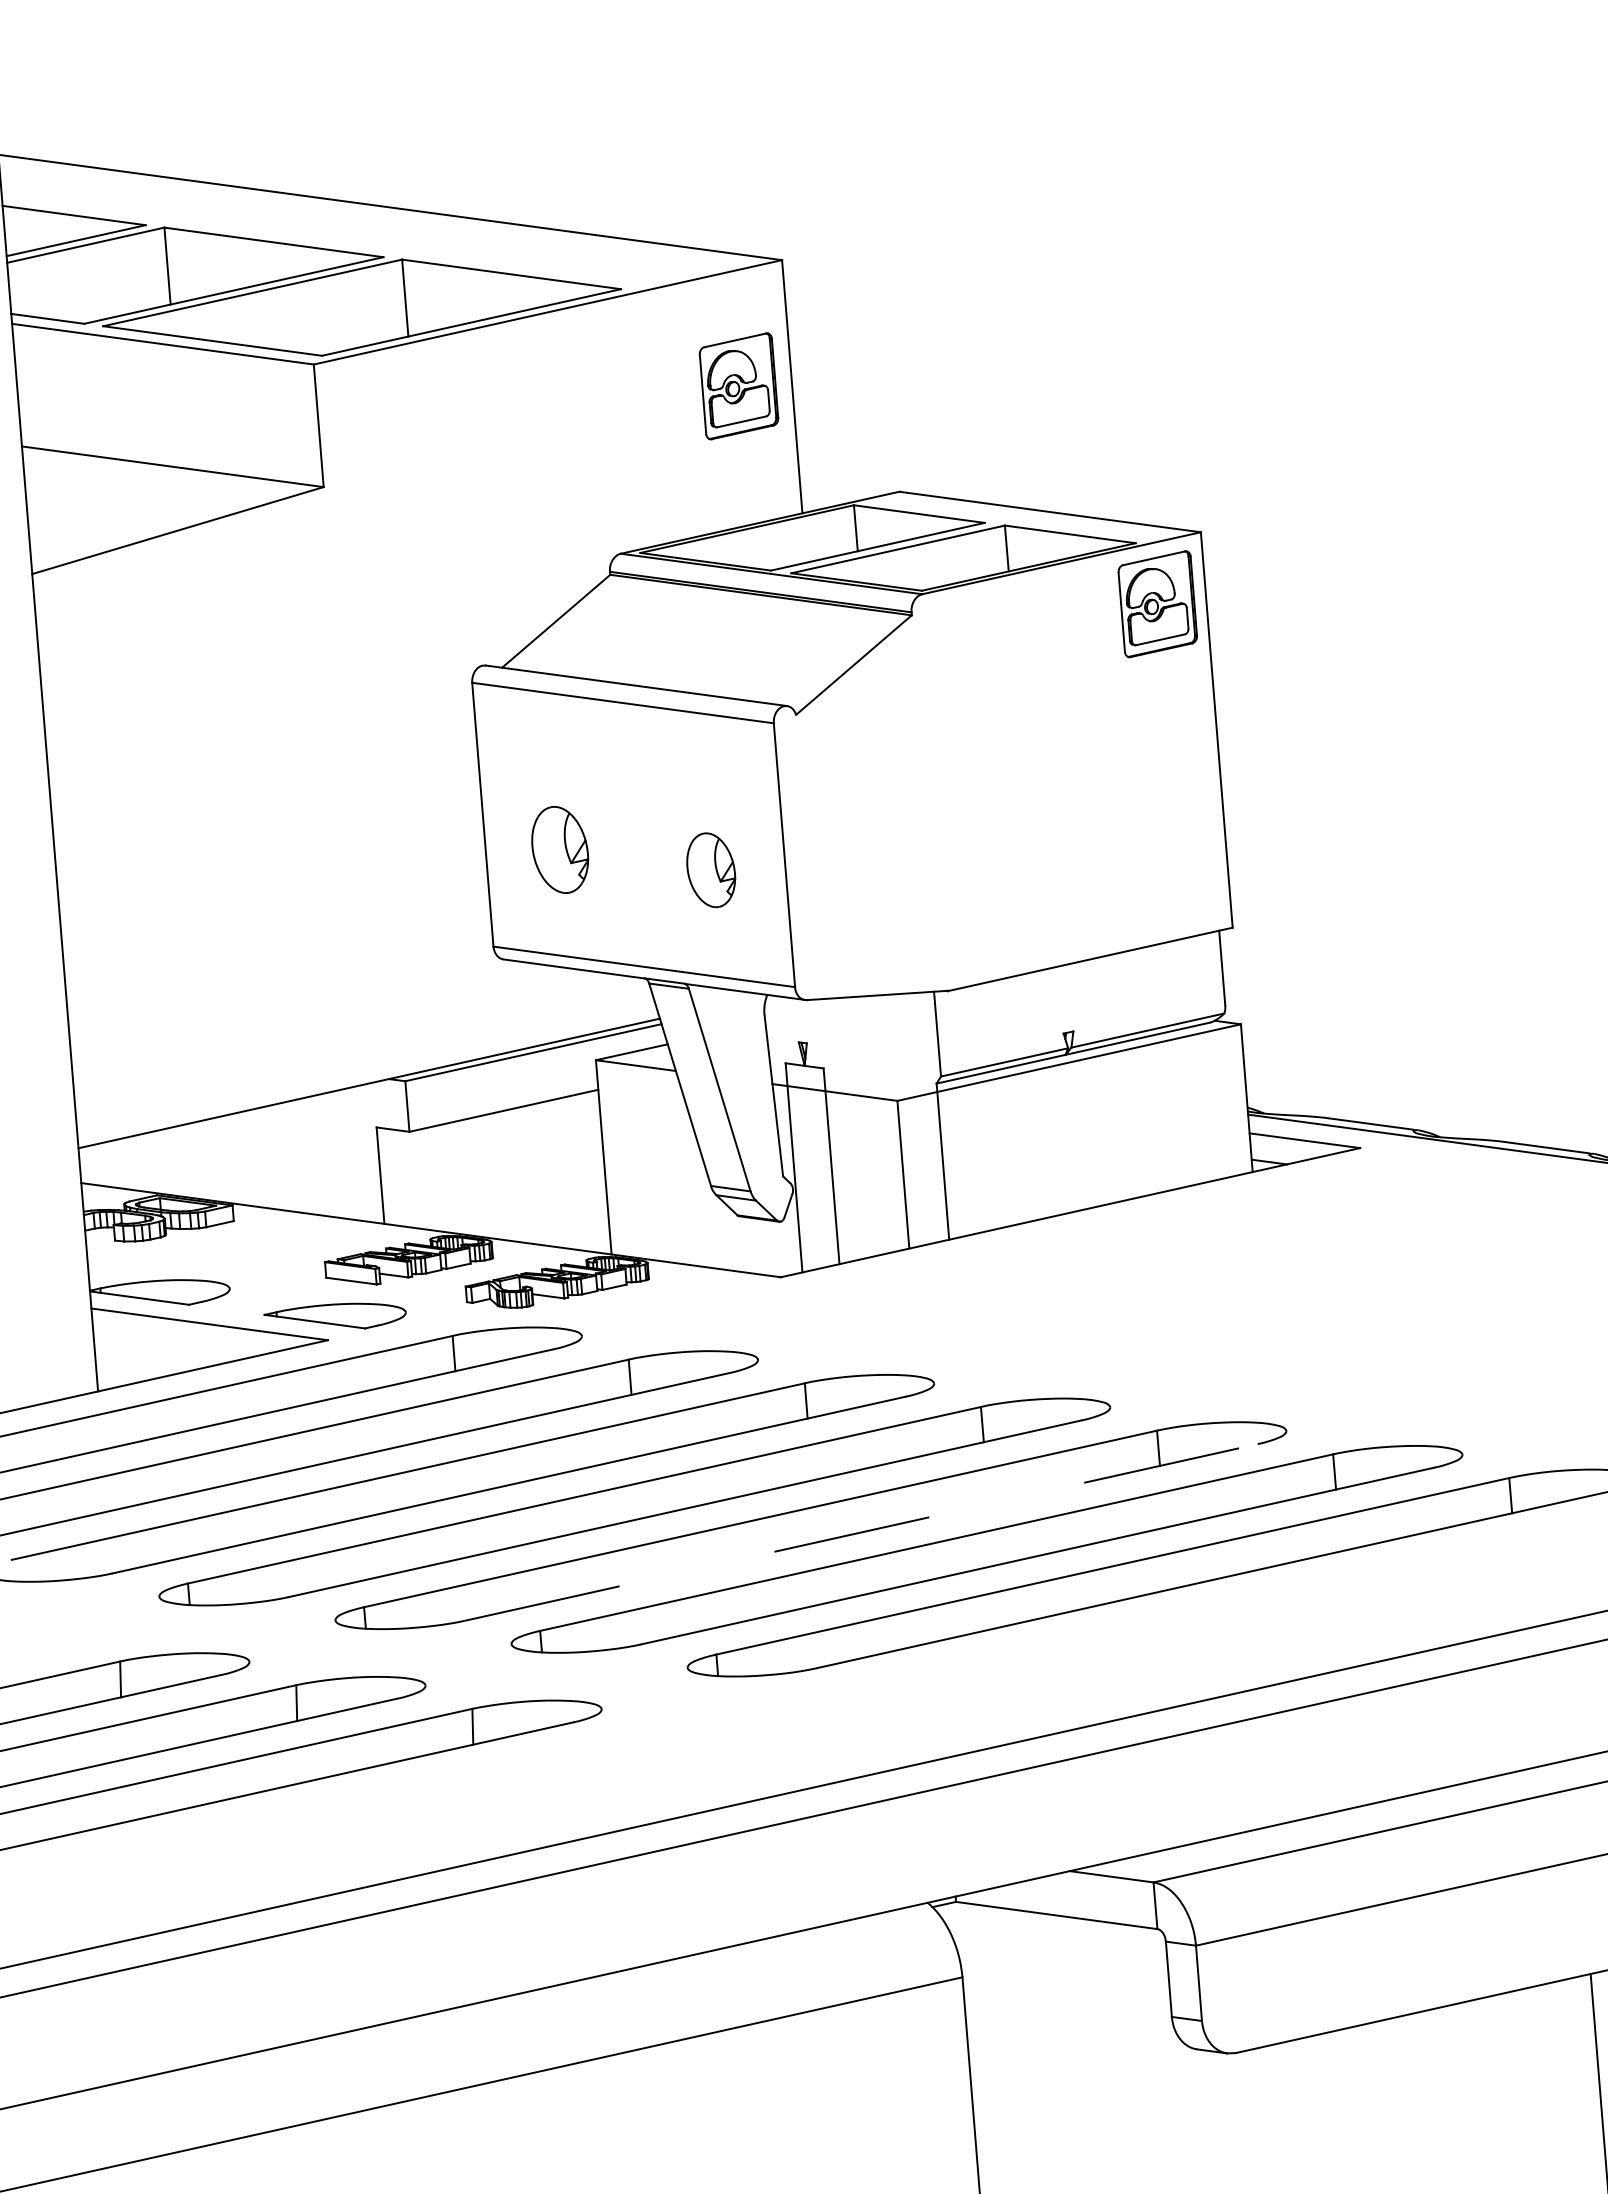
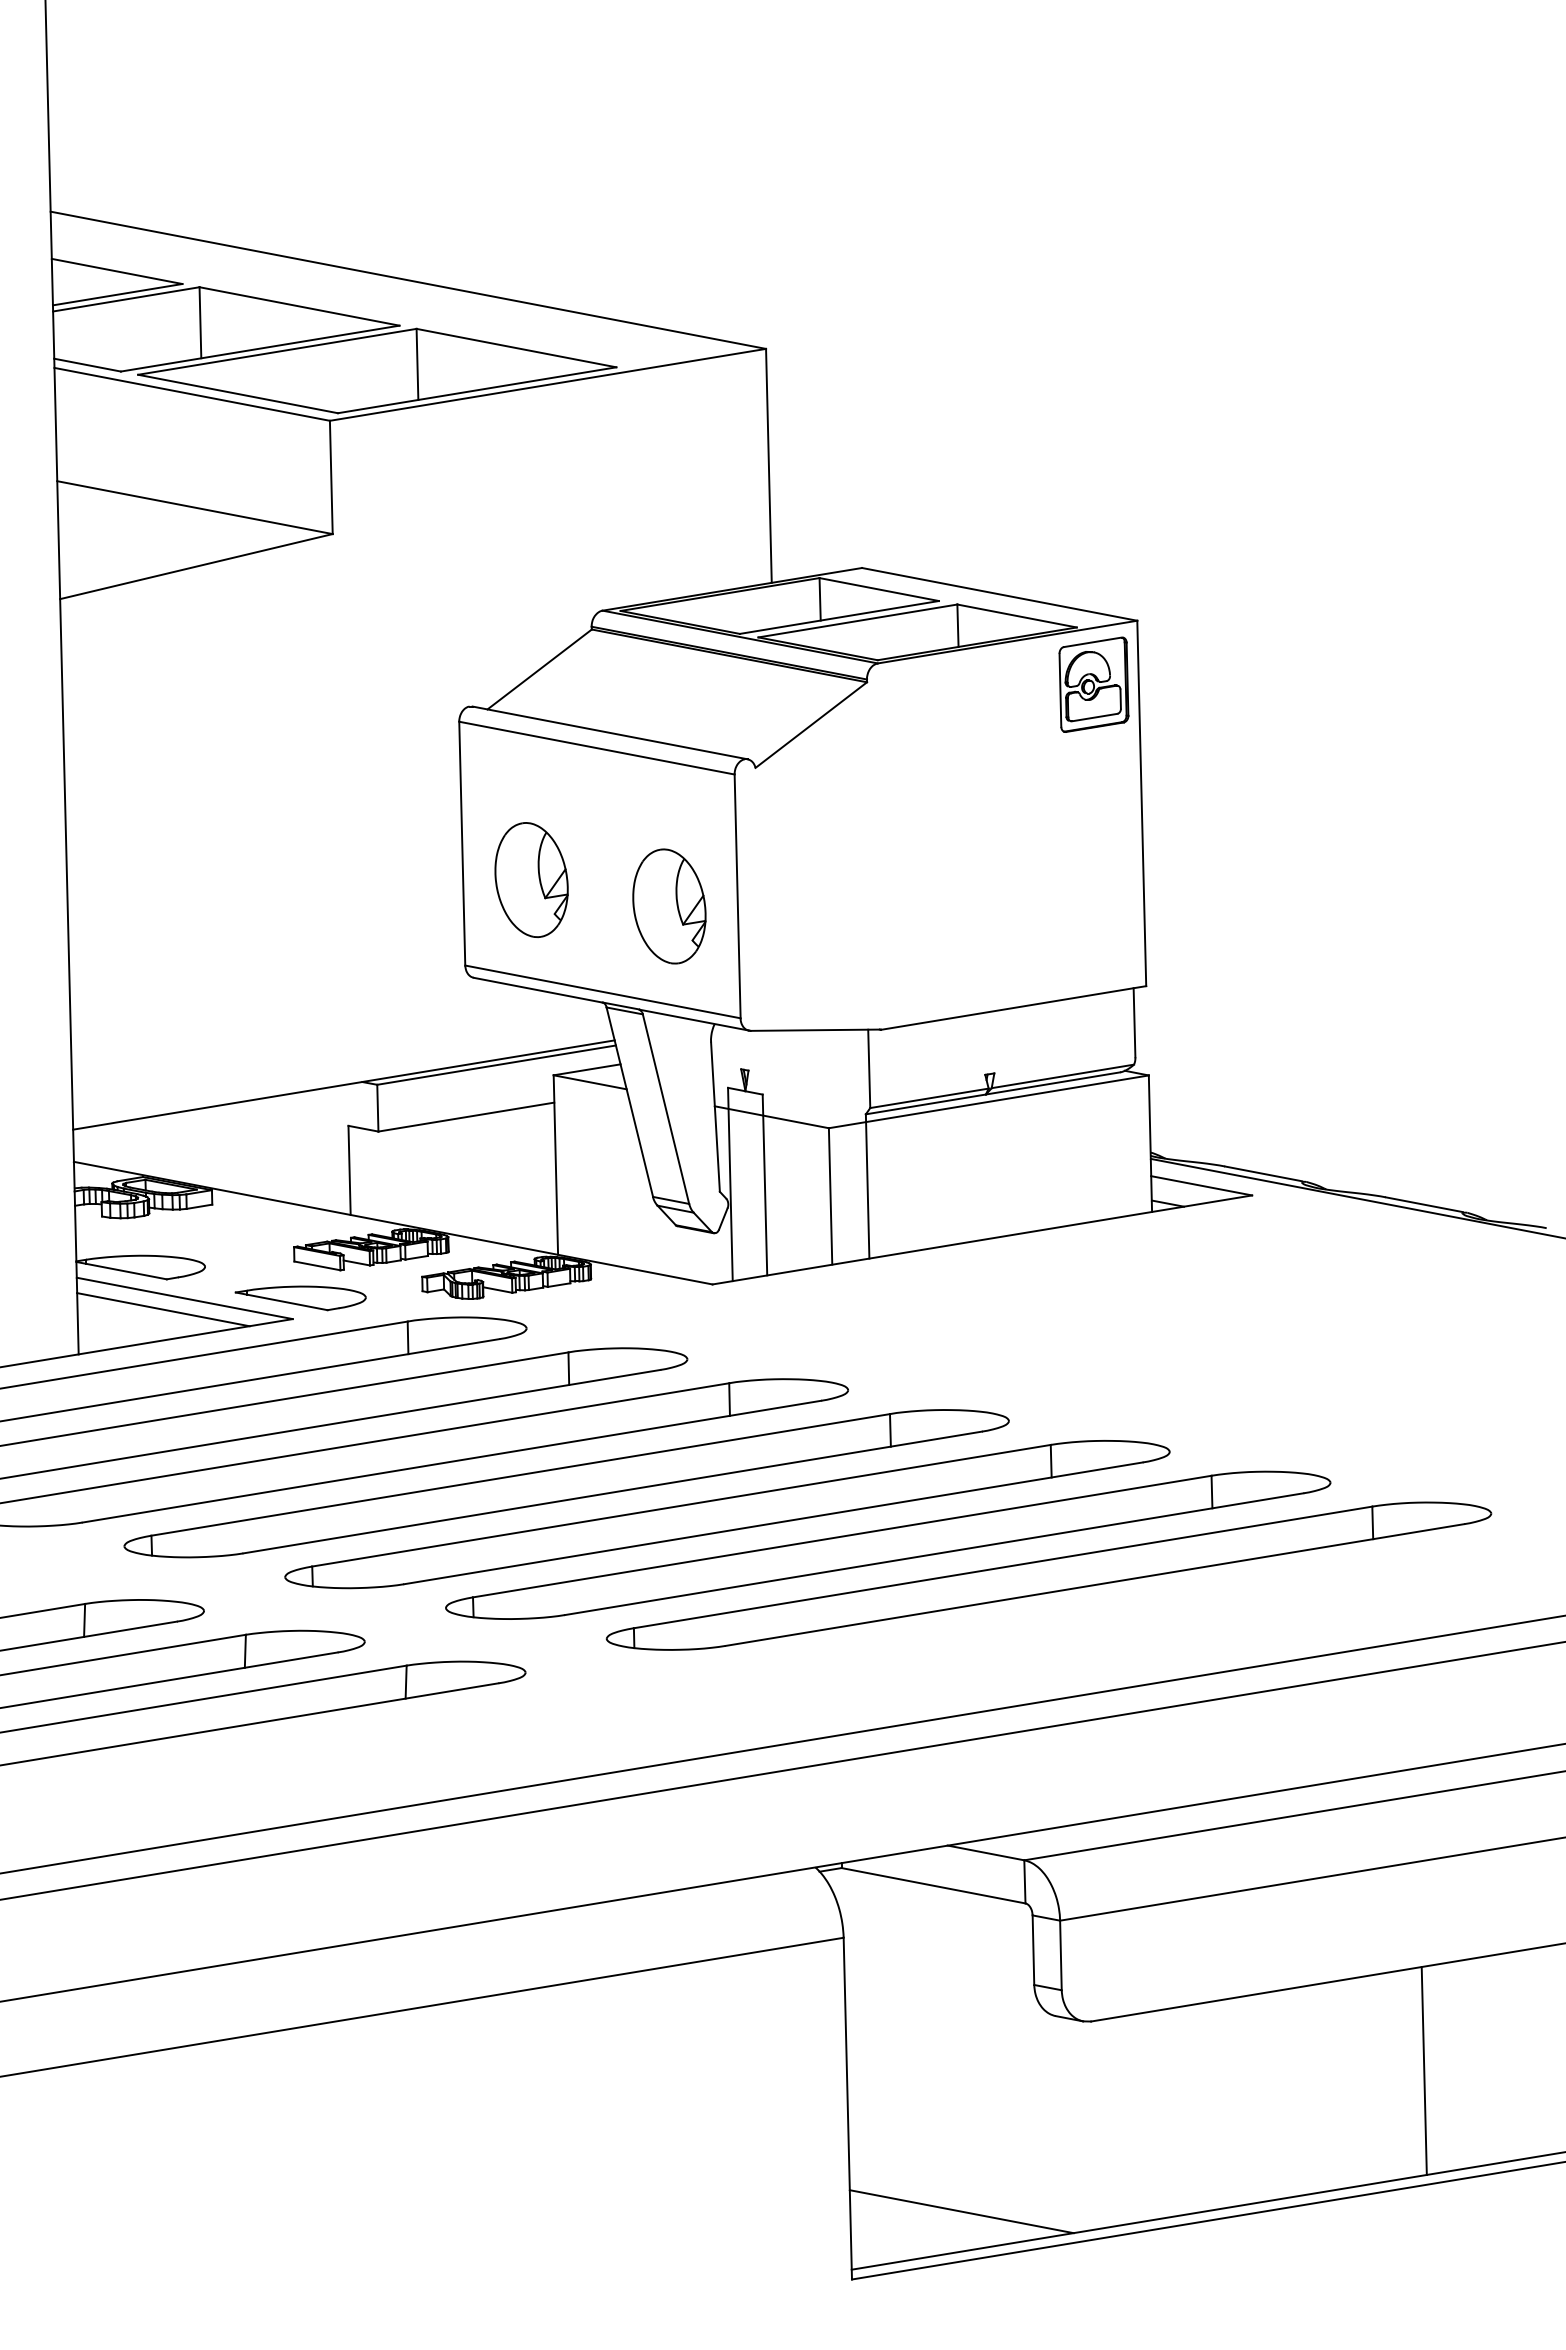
part: (738, 386) -> (719, 462), removed
part: (560, 849) -> (531, 879), size x1.43
part: (711, 870) -> (669, 906), size x1.67
line: (187, 1337) -> (163, 1309), added
line: (861, 1532) -> (773, 1523), dashed -> solid

